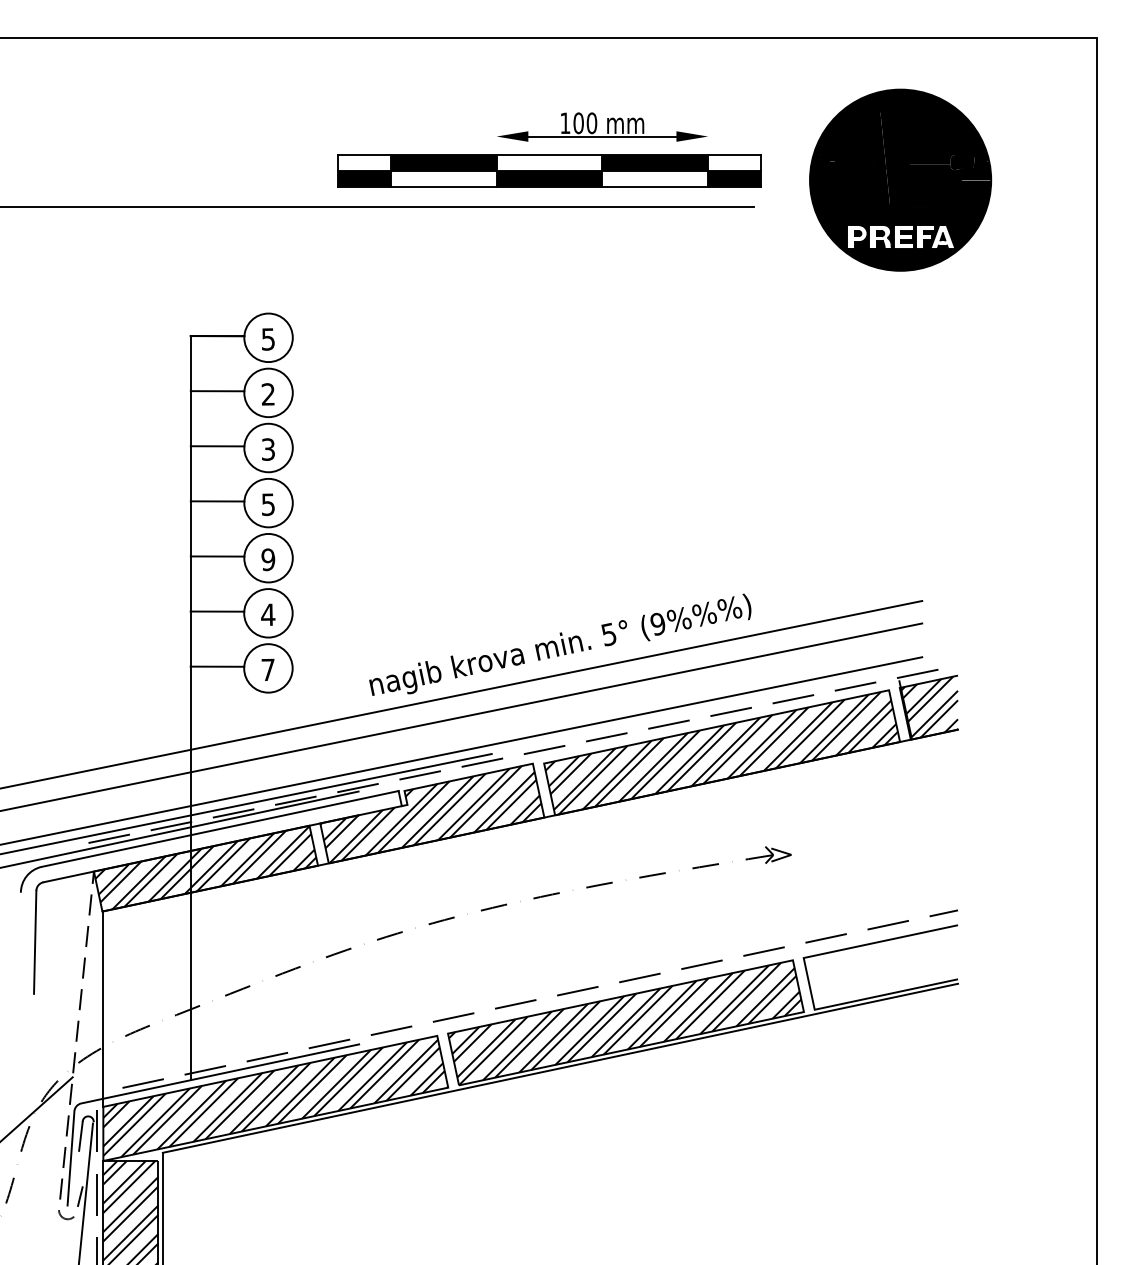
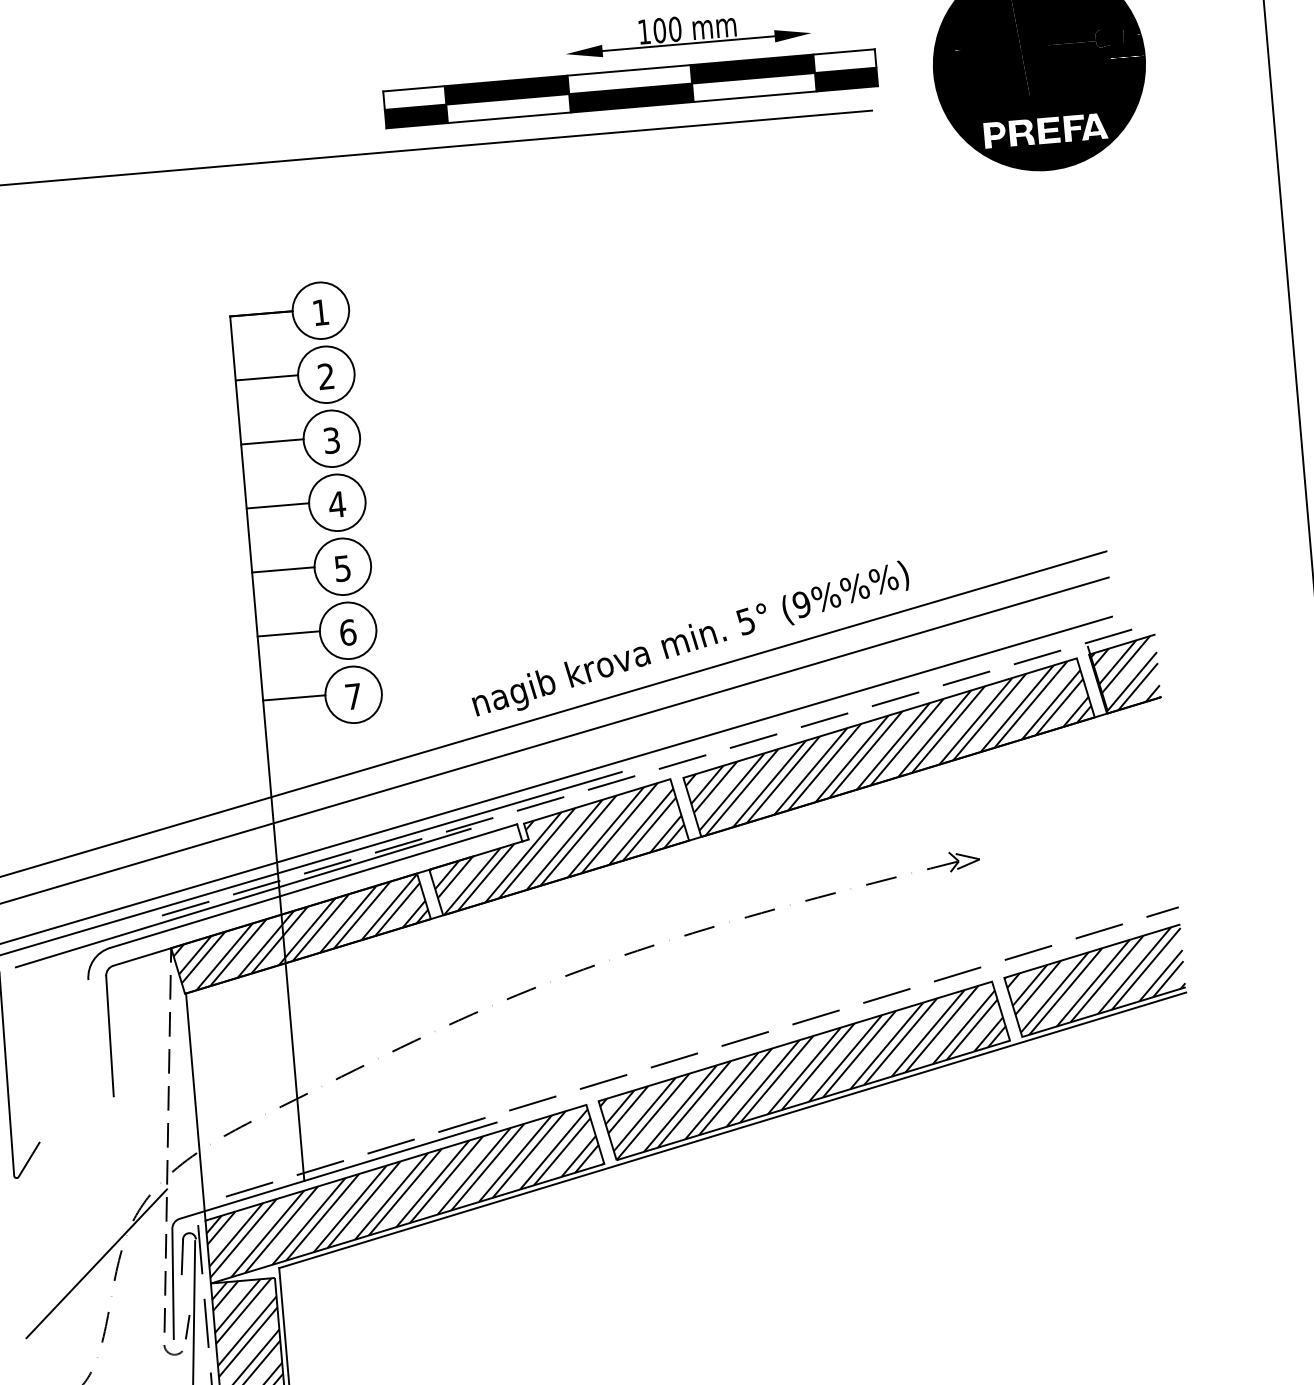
text: (268, 339) -> (320, 312), 5 -> 1
text: (268, 504) -> (337, 504), 5 -> 4
text: (268, 559) -> (342, 568), 9 -> 5
text: (268, 614) -> (348, 632), 4 -> 6
hatch: (880, 967) -> (1094, 981), added

